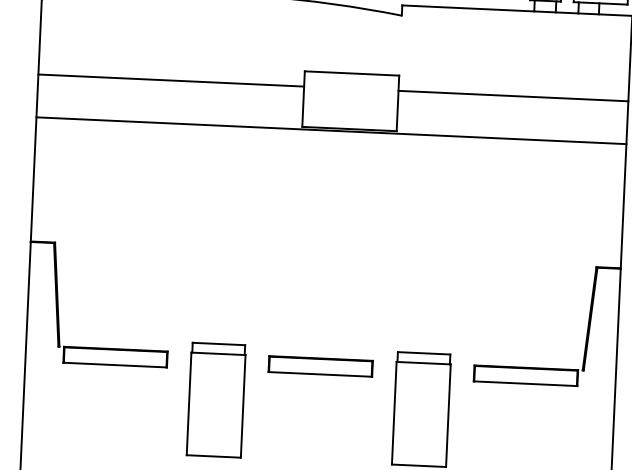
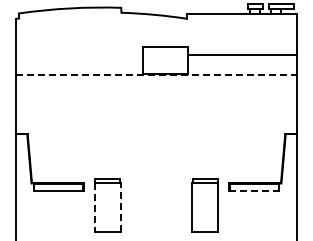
line: (171, 80) -> (79, 54), removed
line: (333, 129) -> (157, 74), solid -> dashed
part: (320, 365) -> (156, 186), removed
line: (526, 382) -> (254, 190), solid -> dashed
line: (188, 405) -> (94, 208), solid -> dashed
line: (243, 405) -> (120, 207), solid -> dashed

